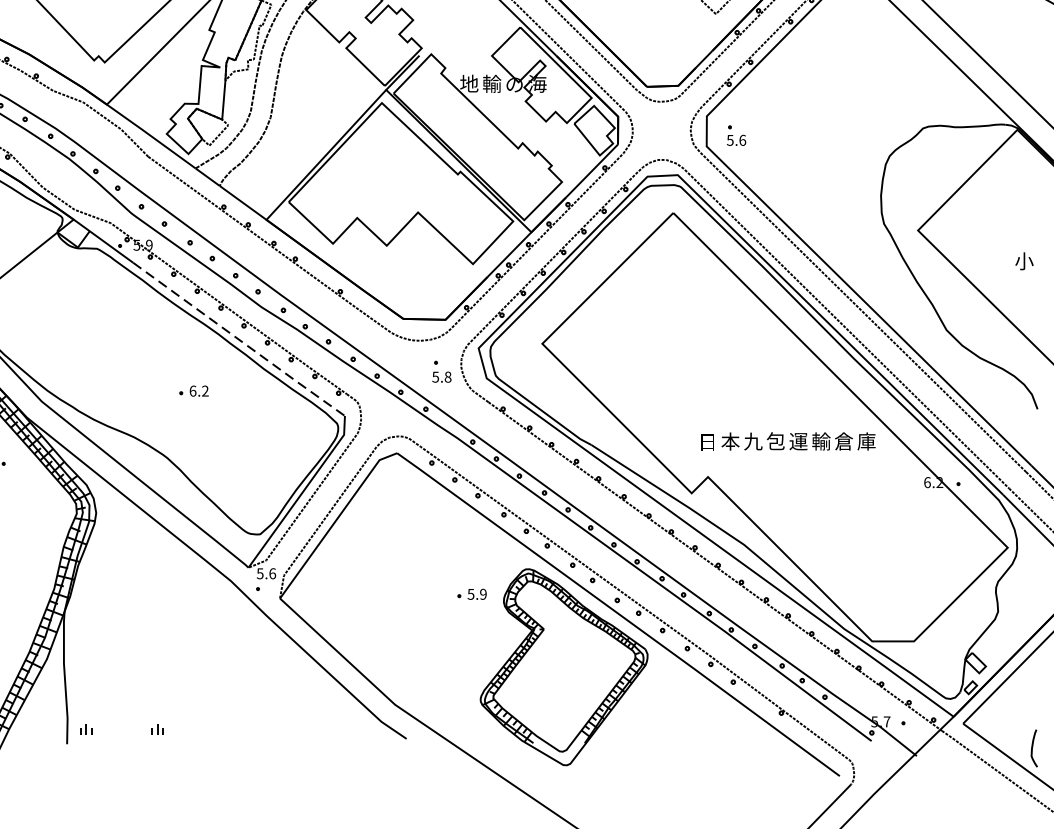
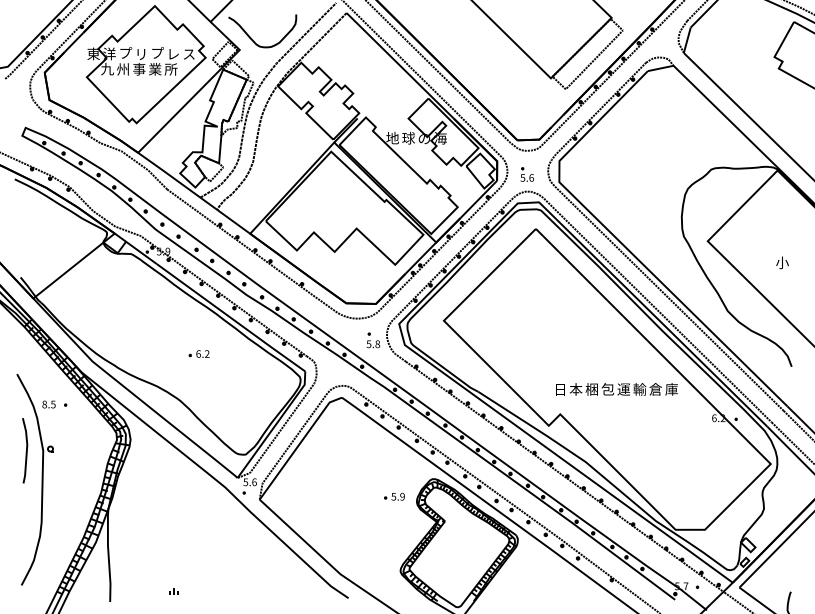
text: (491, 82) -> (408, 137), 輸 -> 球
part: (735, 135) -> (526, 174), moved
line: (239, 340) -> (231, 318), dashed -> solid
text: (752, 441) -> (591, 389), 九 -> 梱
part: (86, 729) -> (123, 591), removed

